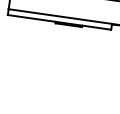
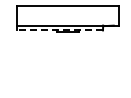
line: (59, 22) -> (60, 30), solid -> dashed

